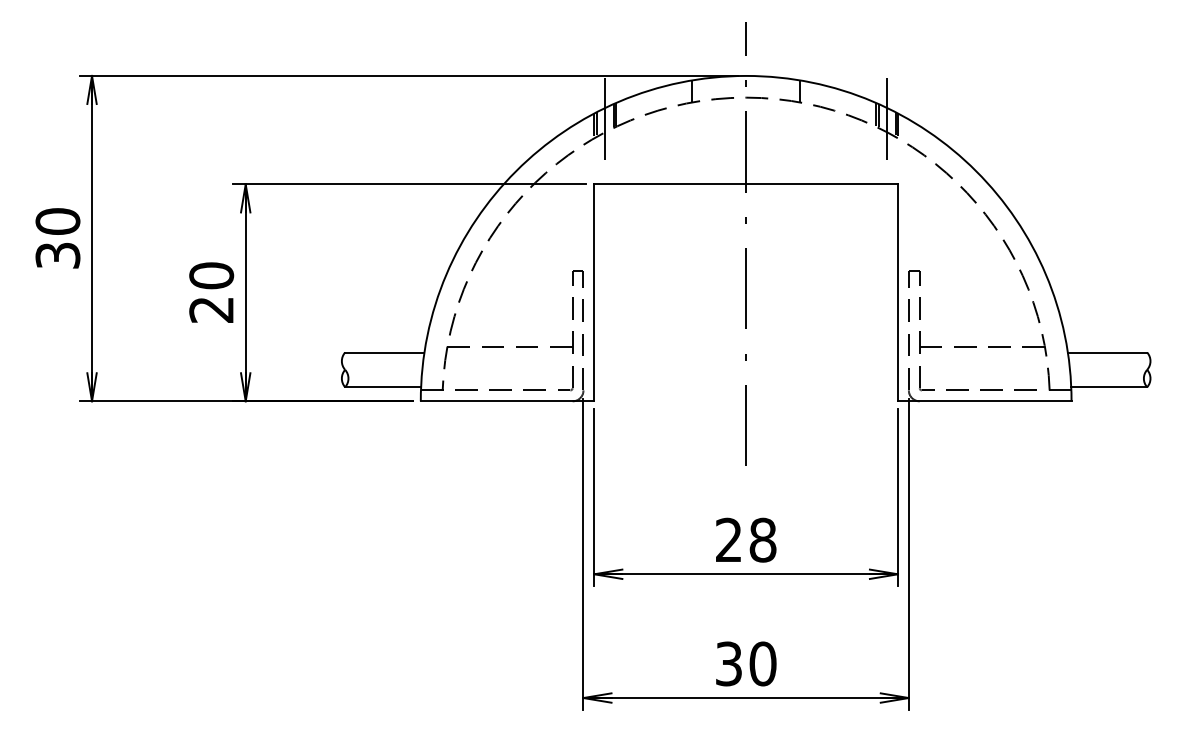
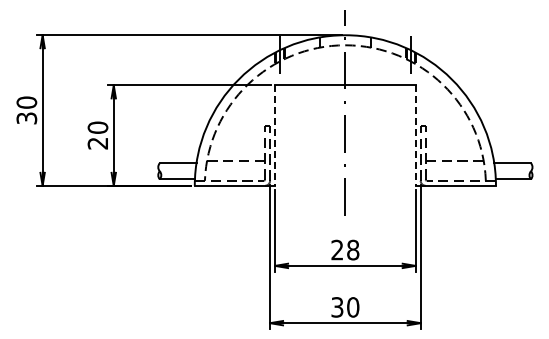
line: (595, 294) -> (275, 136), solid -> dashed
line: (897, 294) -> (415, 136), solid -> dashed

